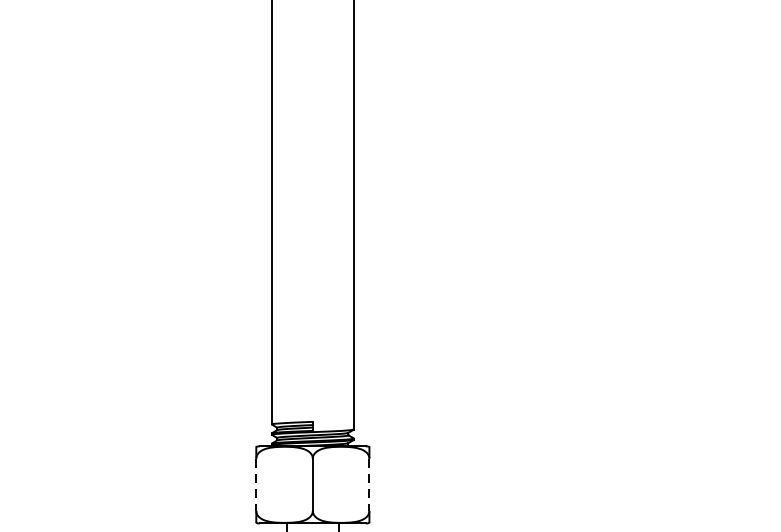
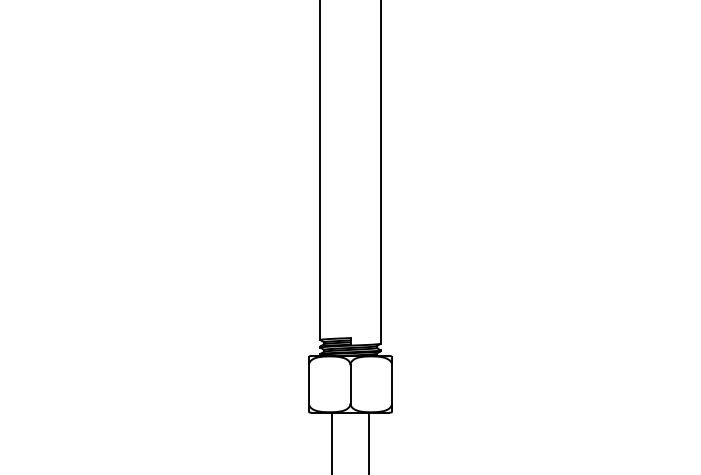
line: (255, 485) -> (308, 384), dashed -> solid
line: (370, 485) -> (392, 384), dashed -> solid

